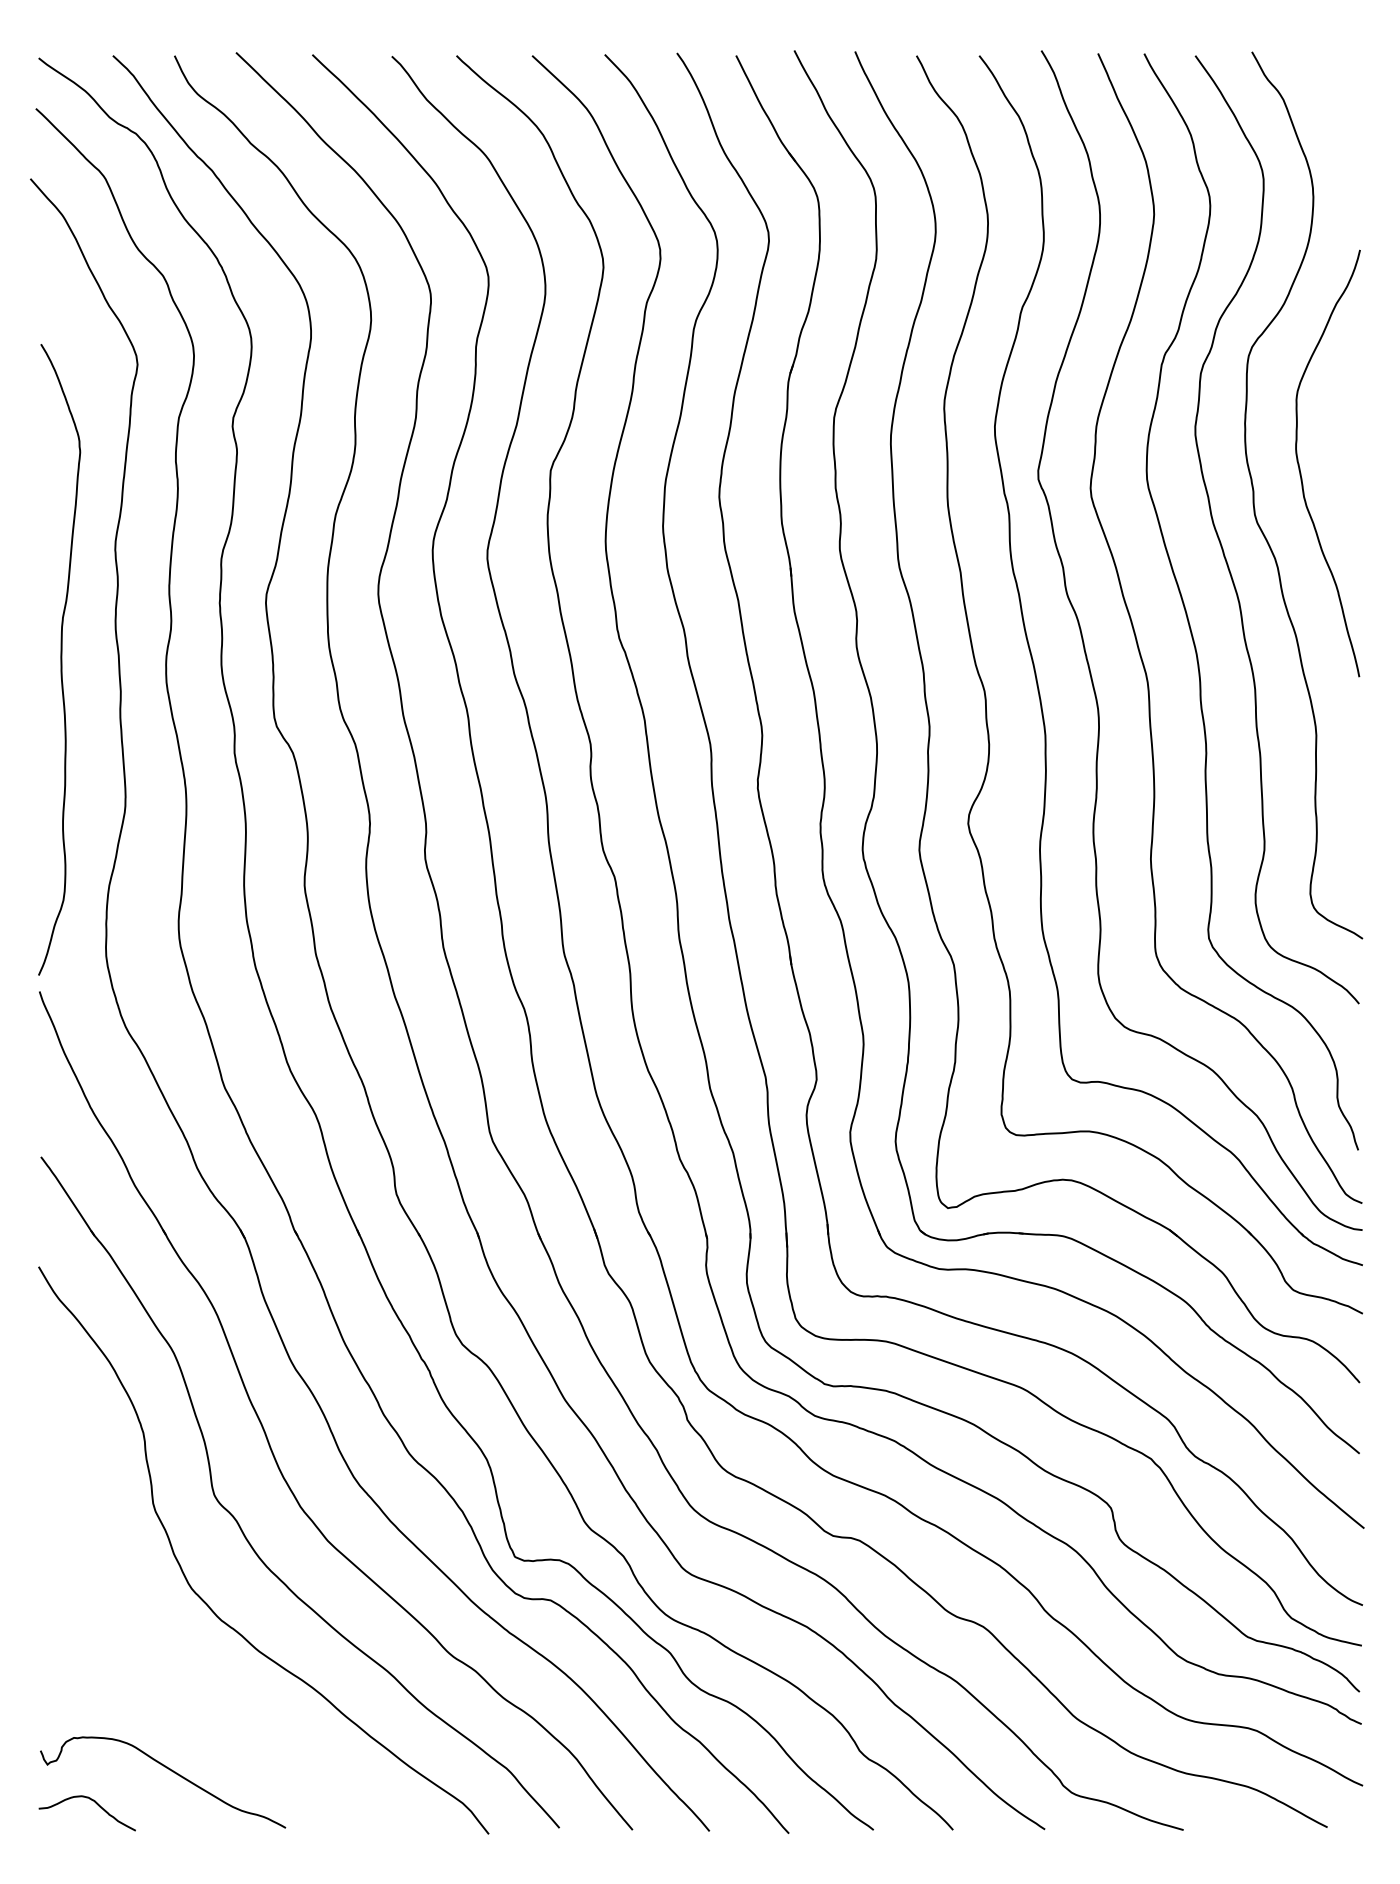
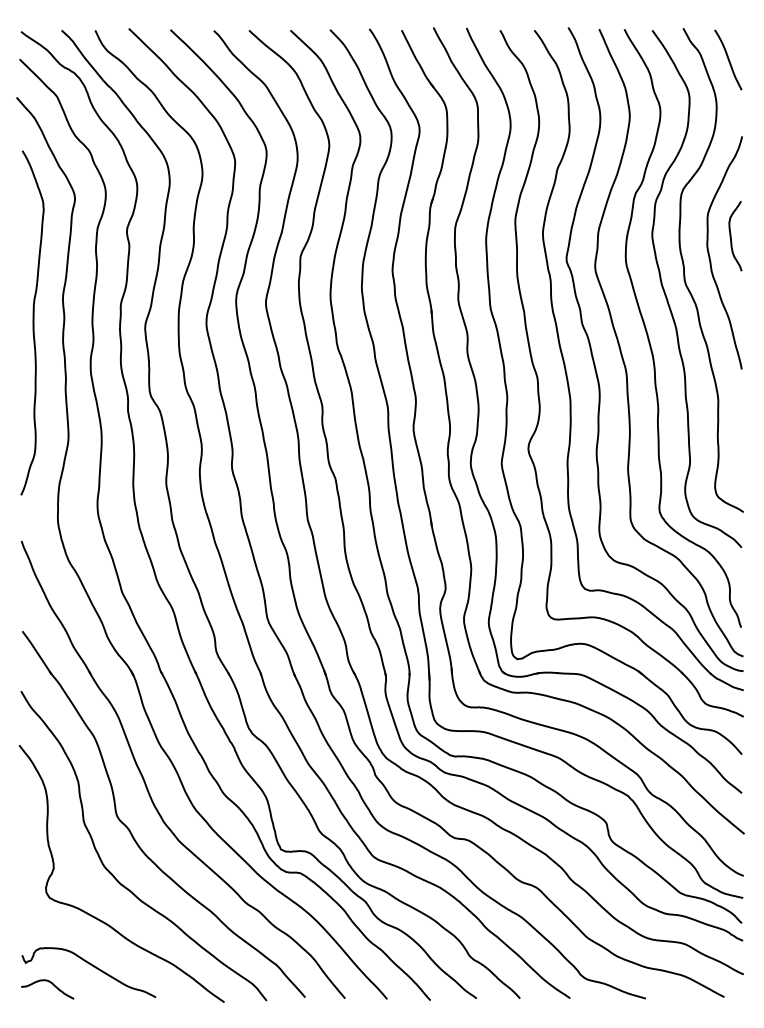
curve: (1334, 109) -> (728, 59), added
curve: (1340, 433) -> (731, 236), added
curve: (59, 658) -> (32, 322), moved
curve: (174, 1679) -> (95, 916), added

